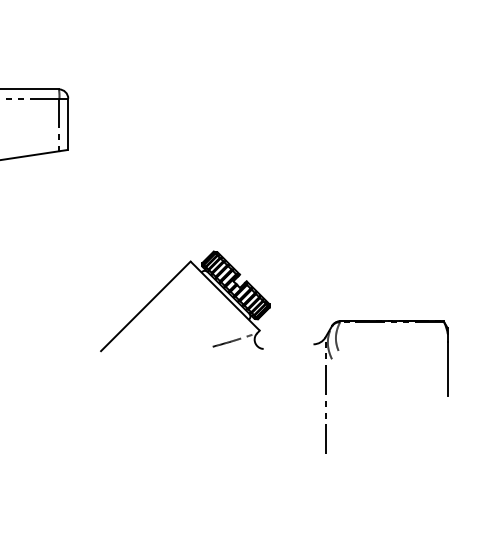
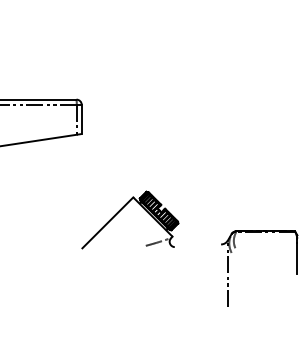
part: (169, 284) -> (121, 210), moved

